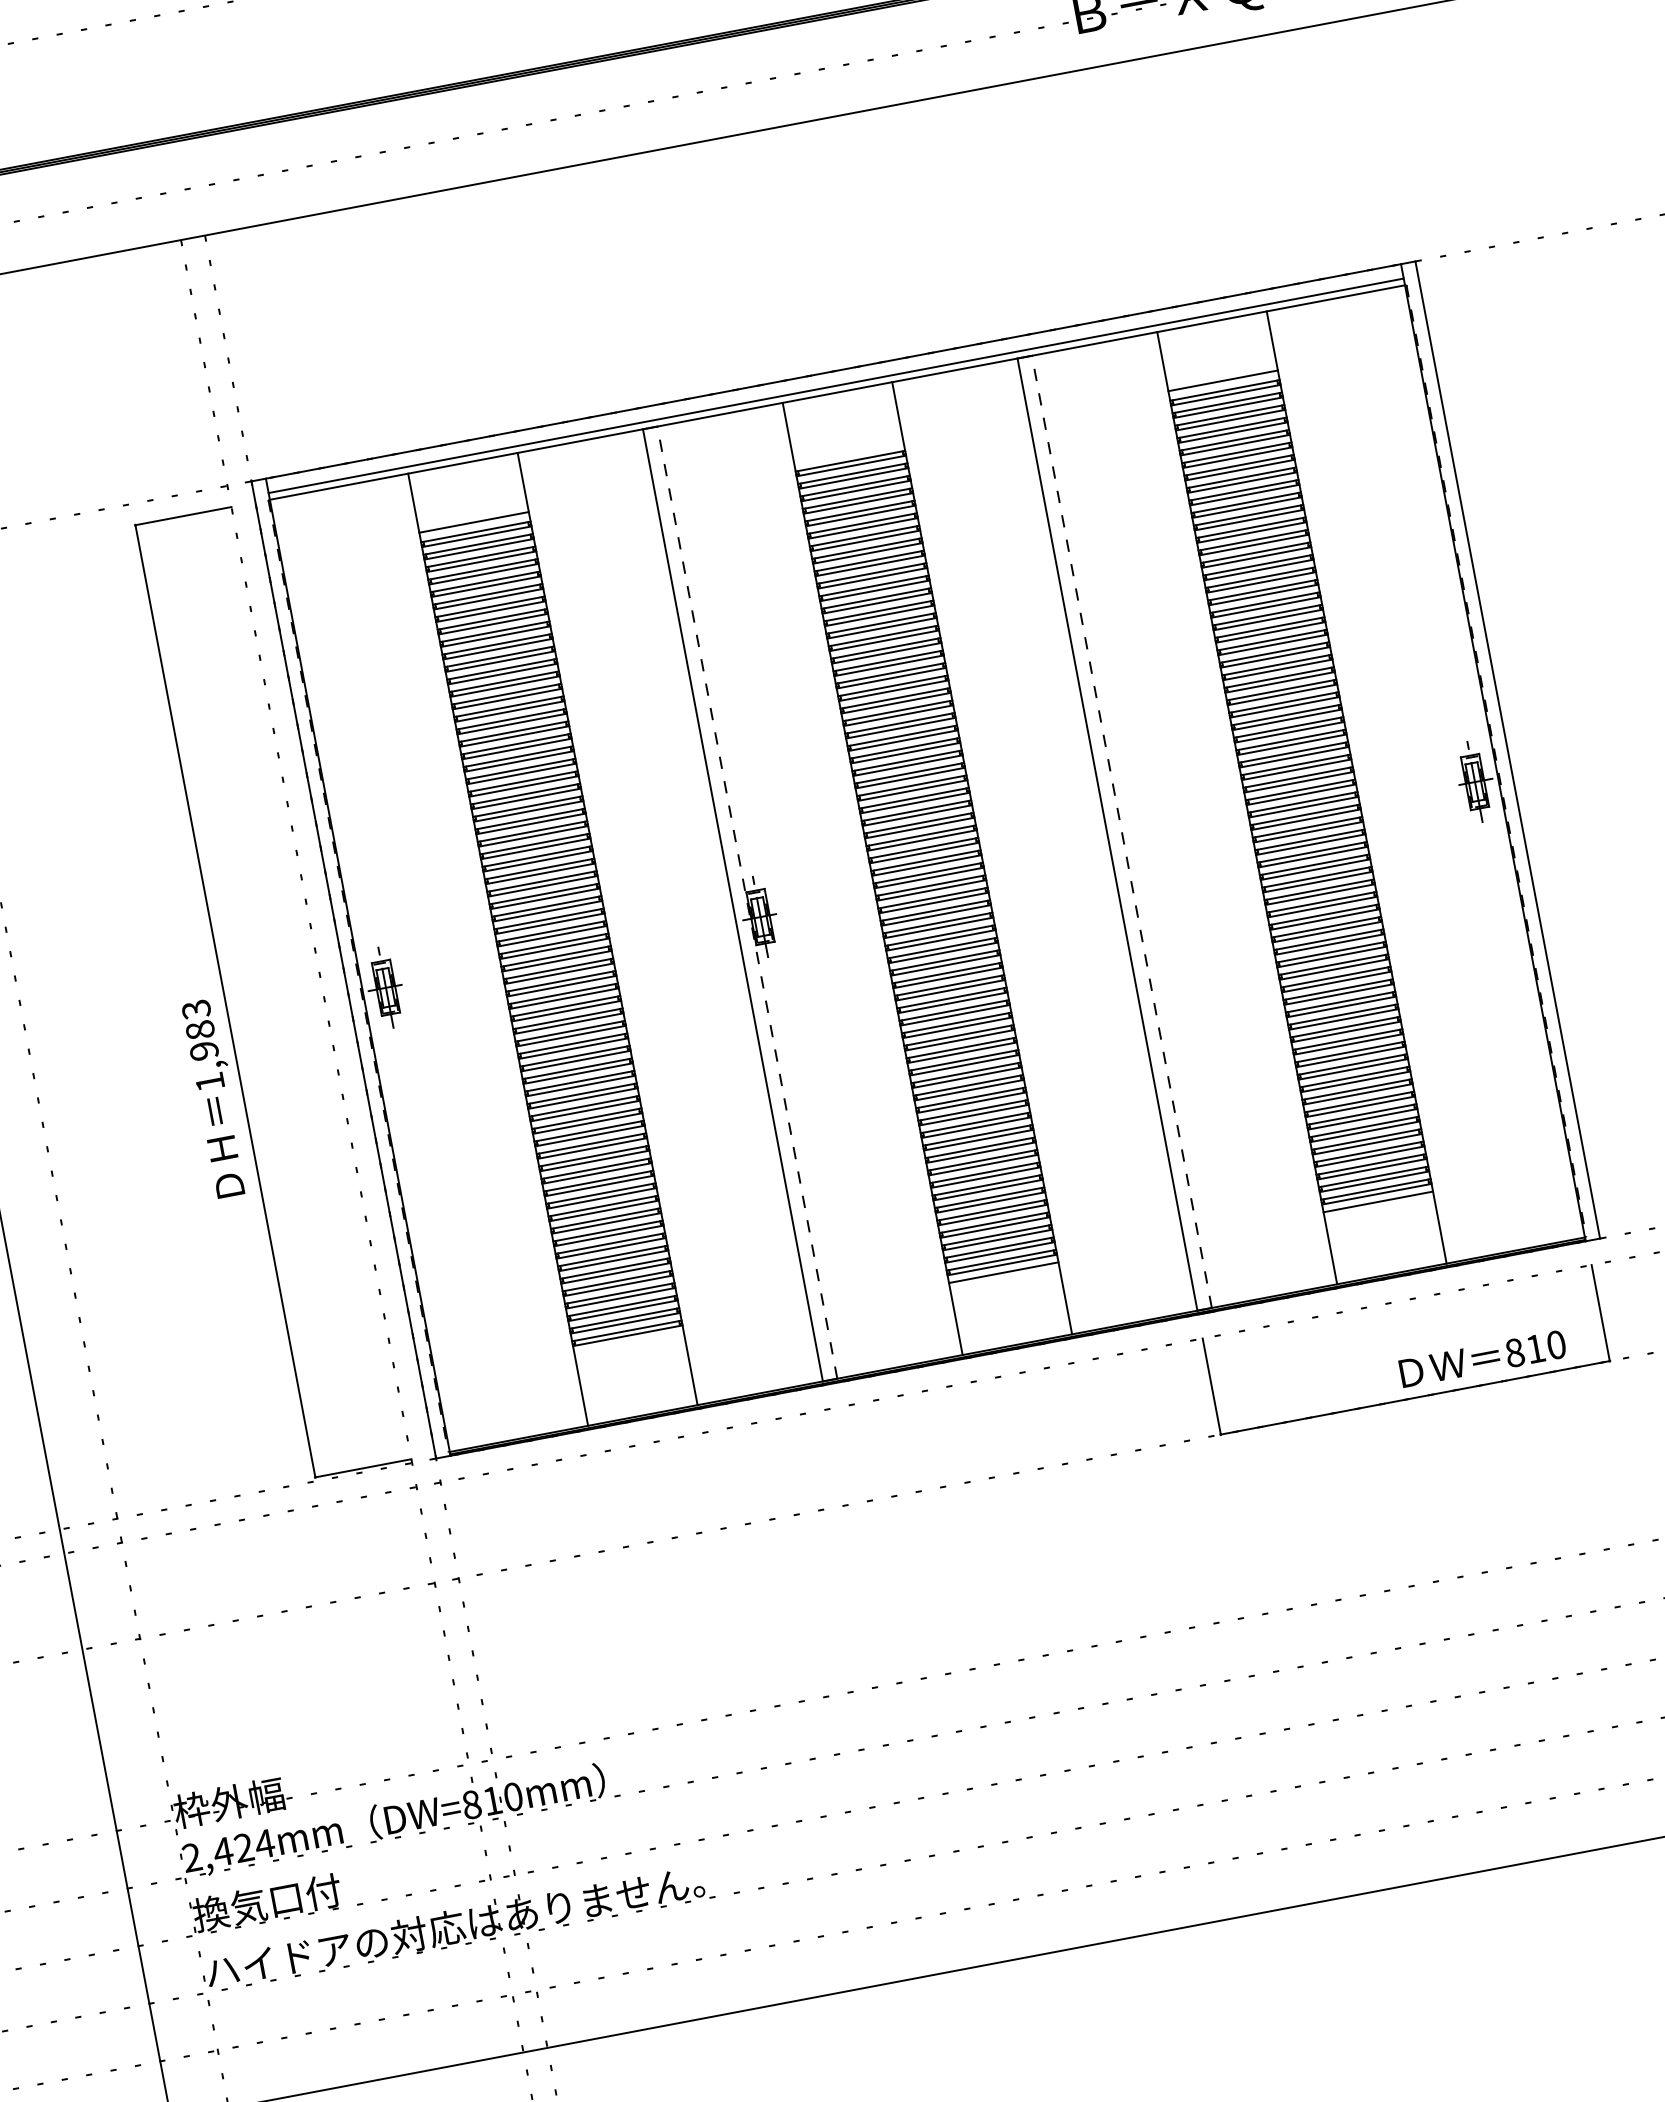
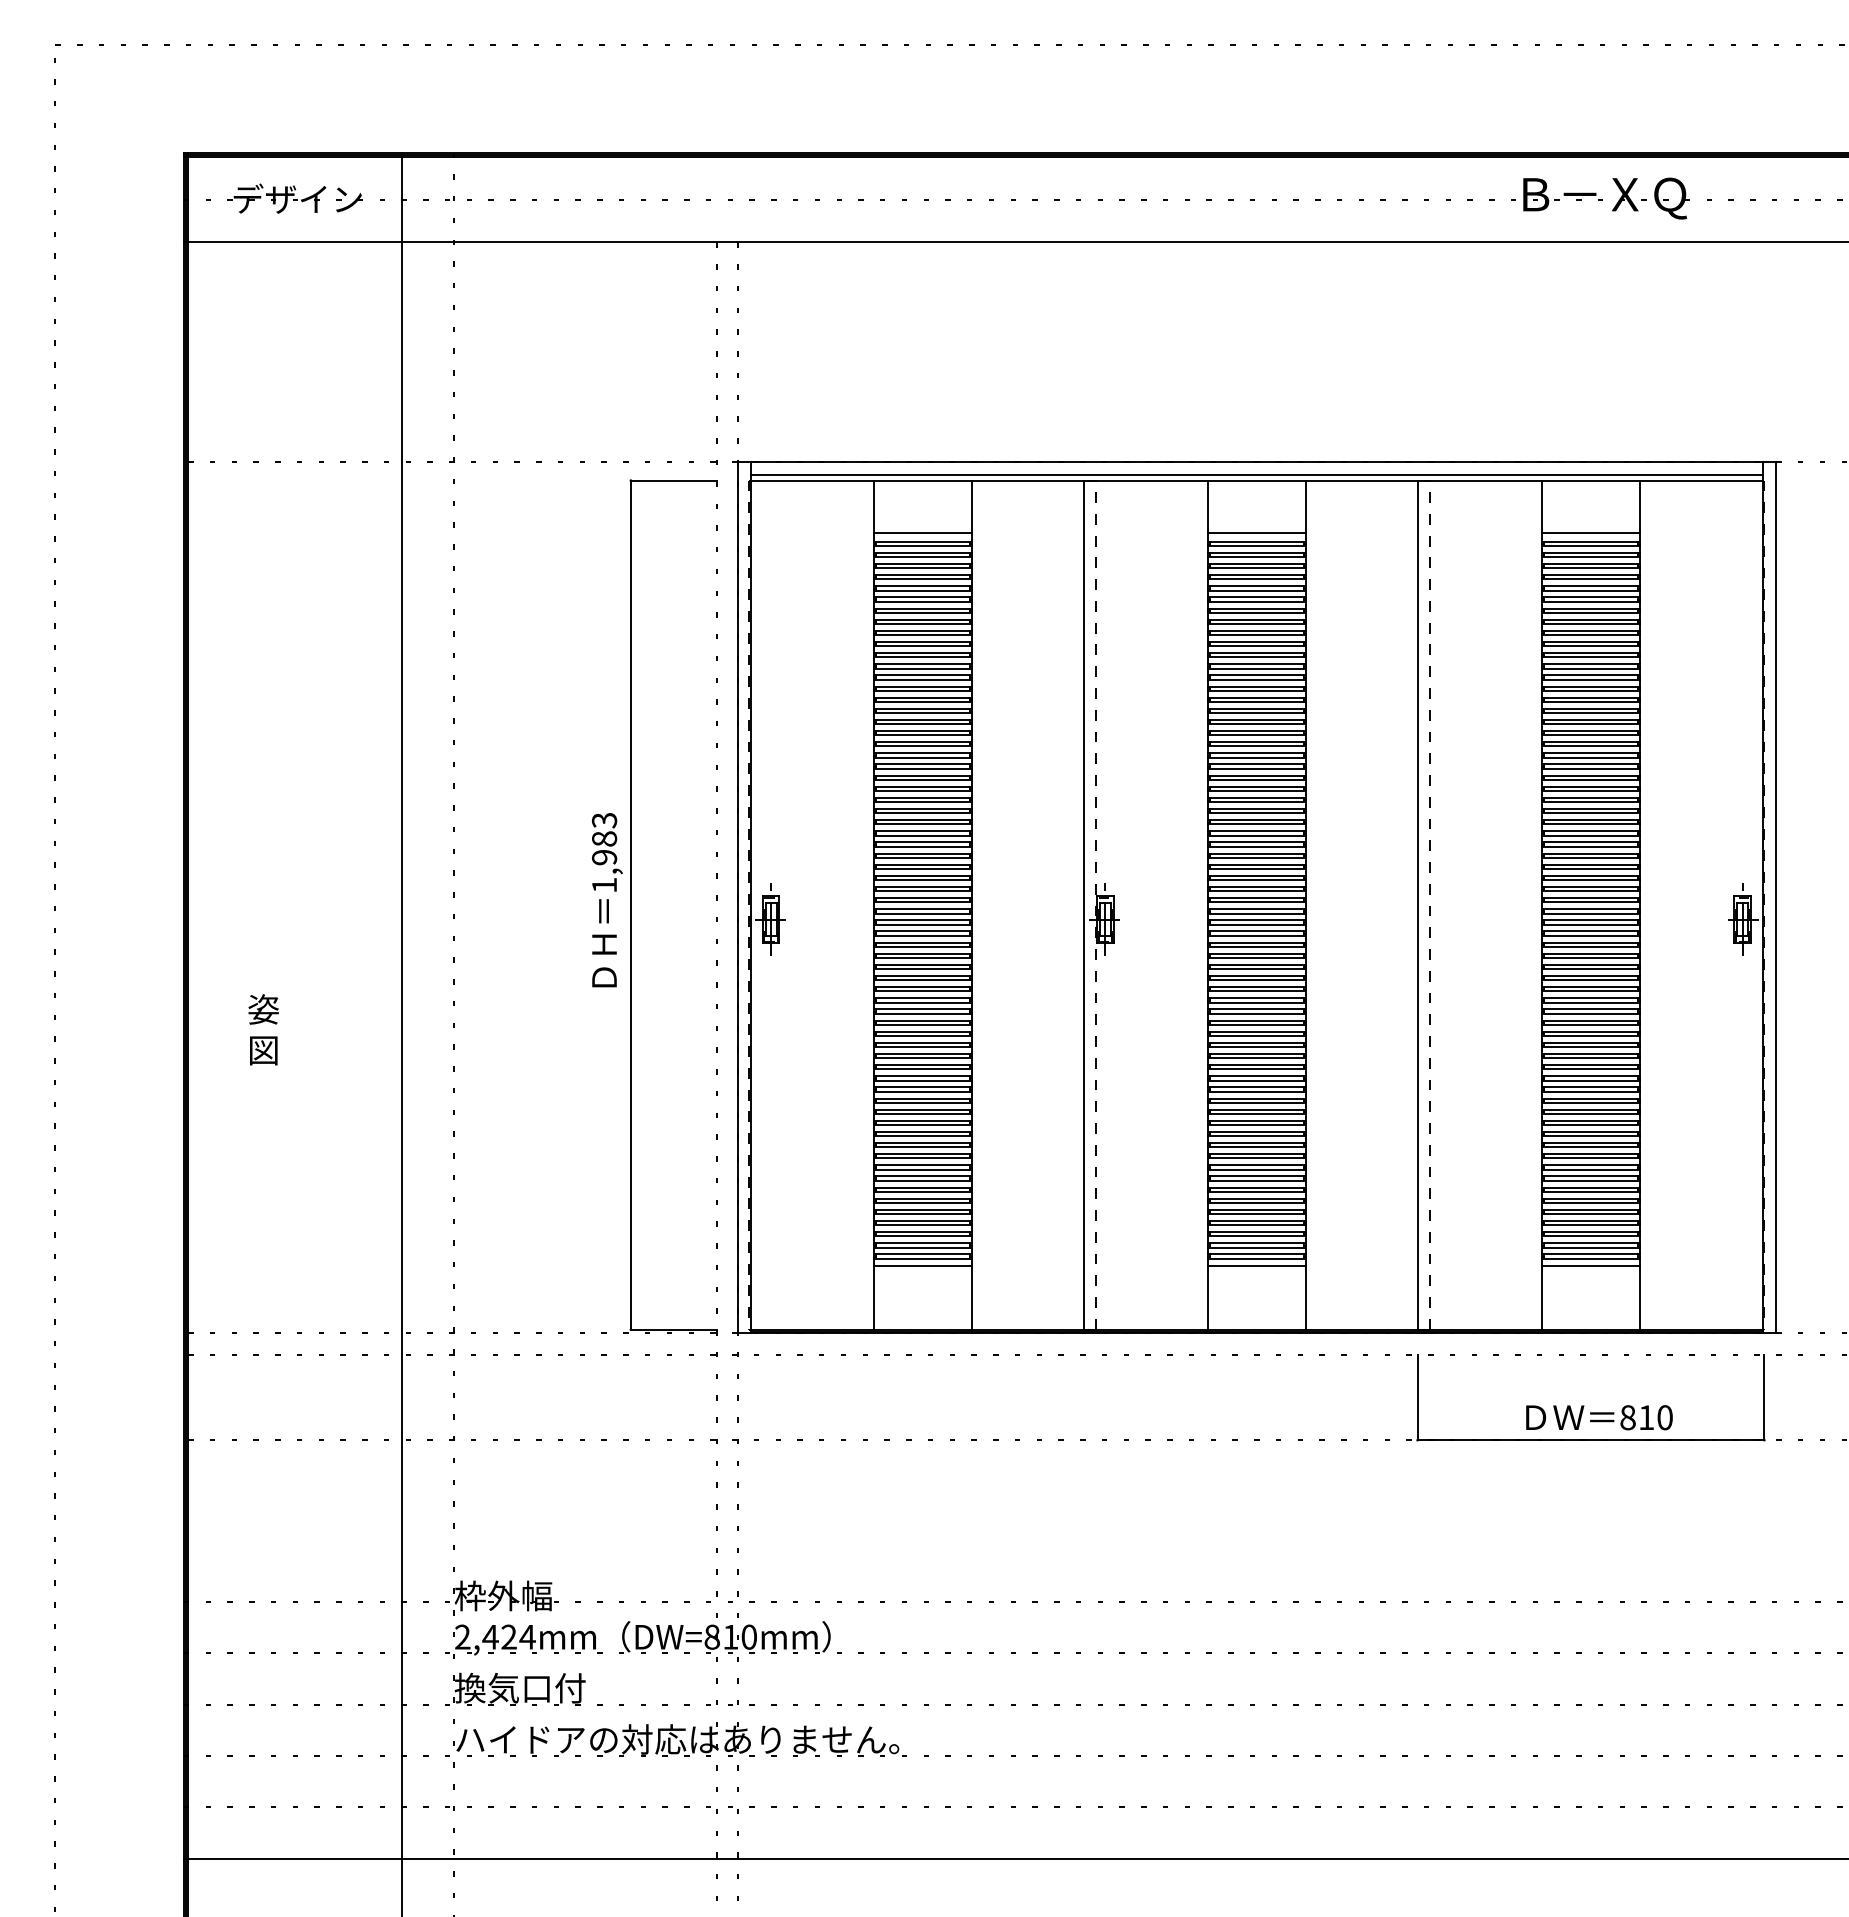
line: (848, 452) -> (1256, 533), added
text: (216, 1098) -> (607, 900), moved
line: (628, 1343) -> (922, 1265), added
text: (1482, 1358) -> (1599, 1417), moved

